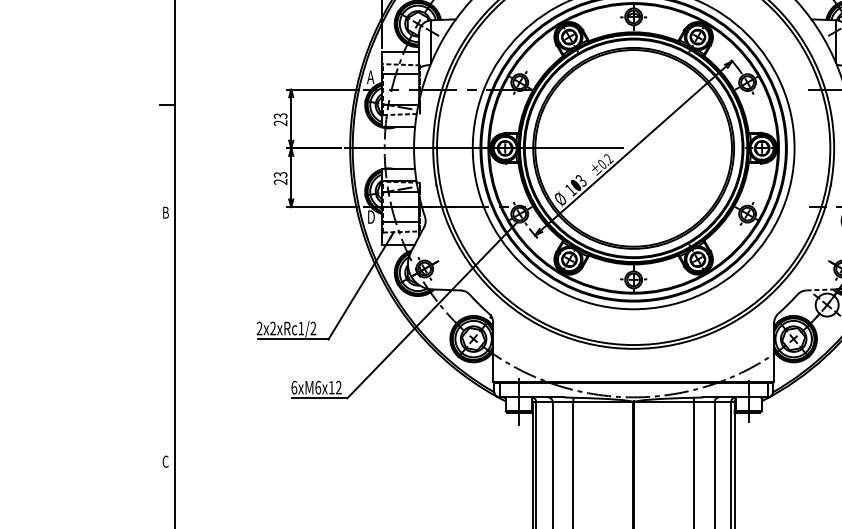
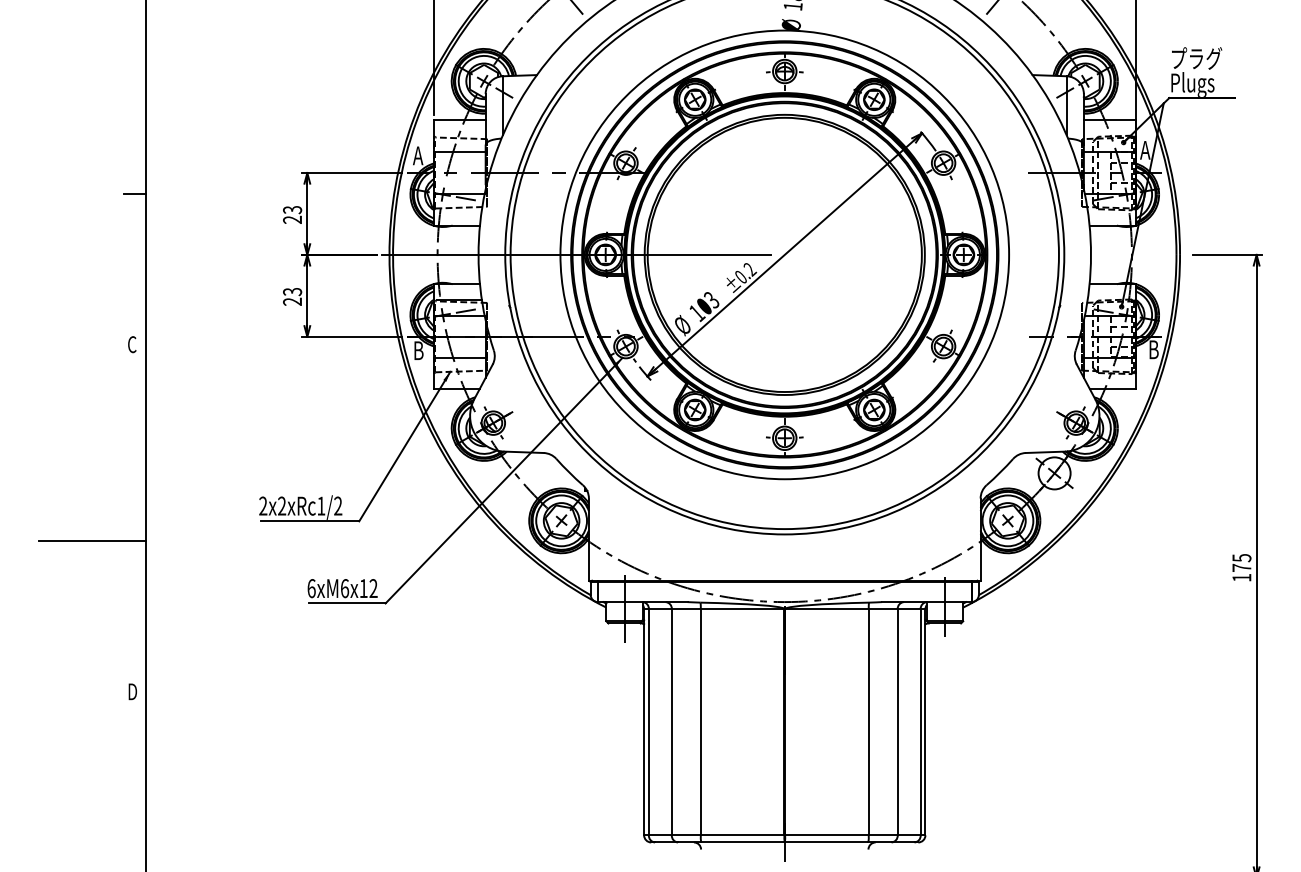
text: (165, 212) -> (132, 344), B -> C
text: (371, 216) -> (419, 350), D -> B
line: (820, 290) -> (1045, 452), dashed -> solid
line: (137, 353) -> (92, 541), added
text: (165, 461) -> (132, 691), C -> D

